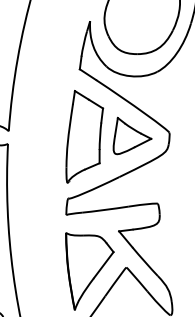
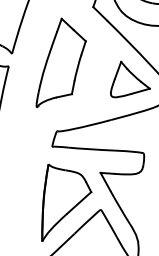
part: (84, 136) -> (62, 65), moved

